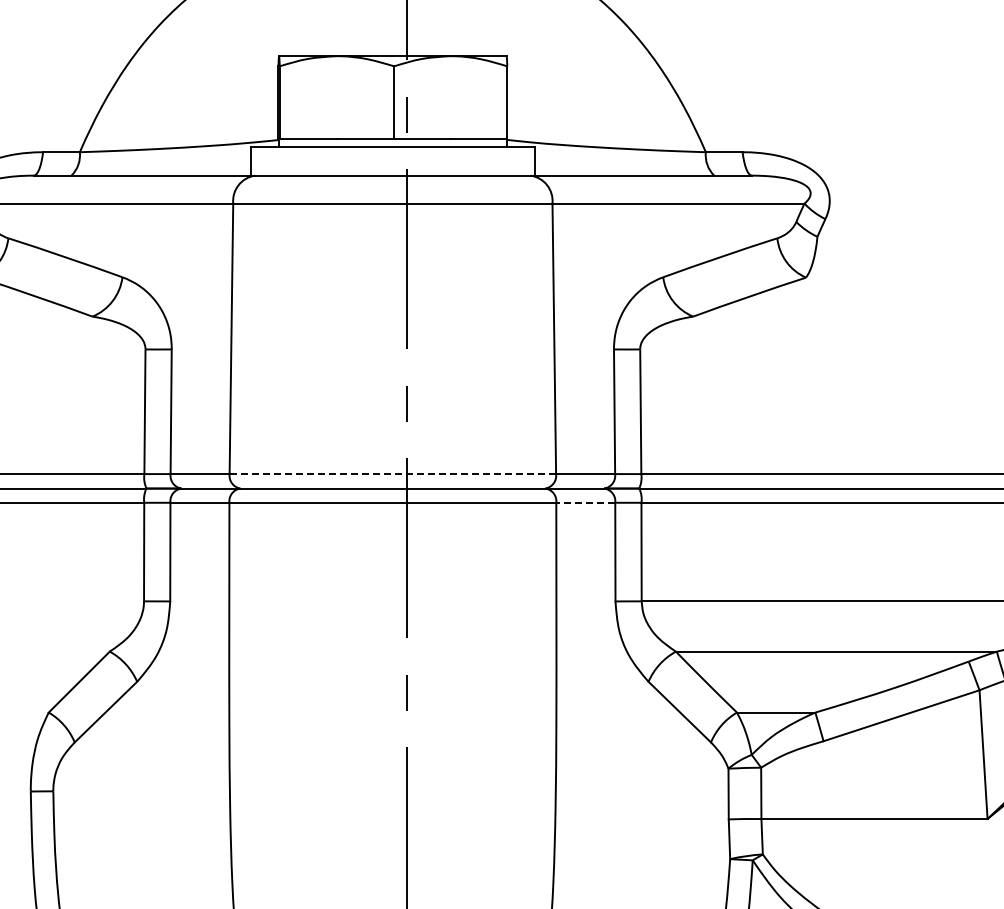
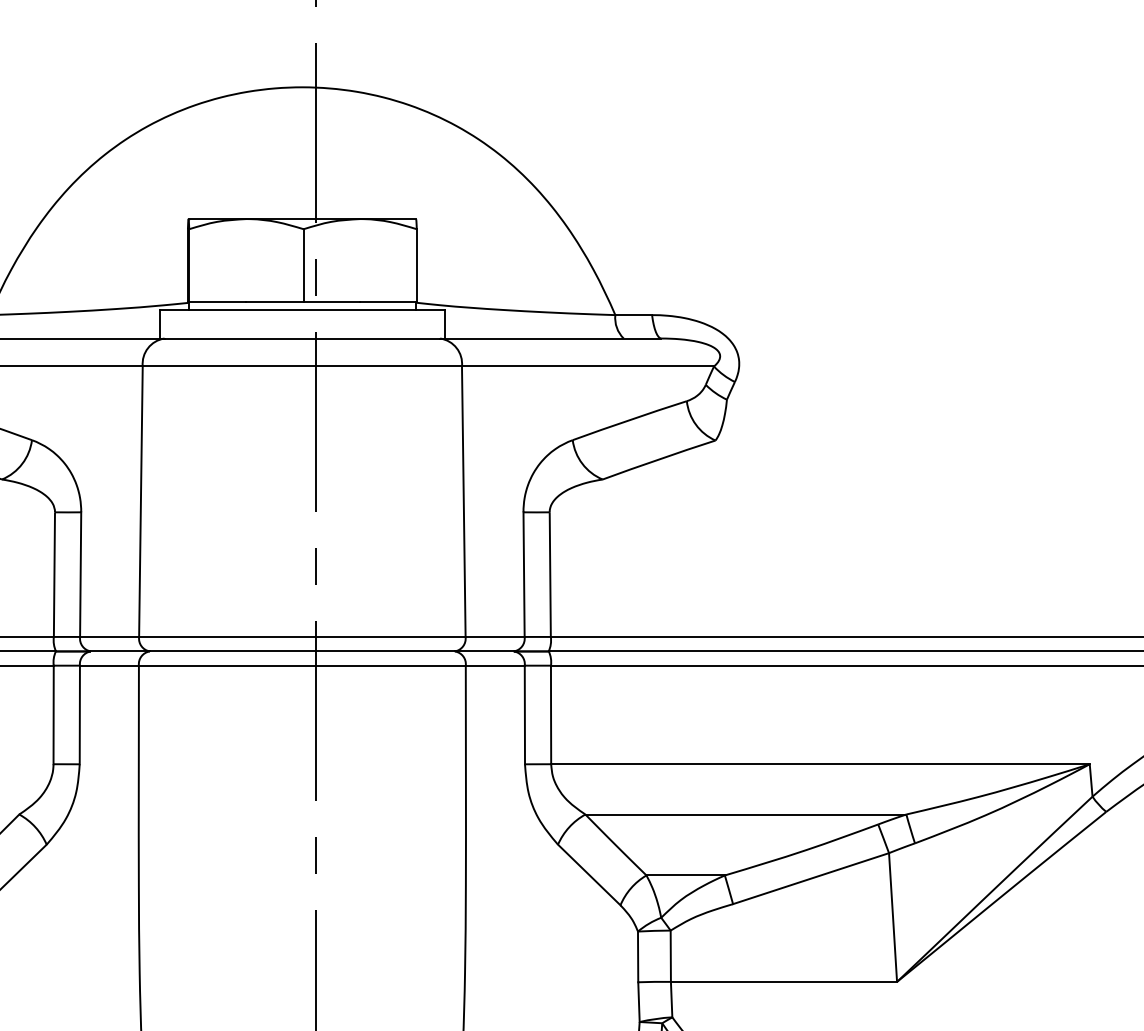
line: (393, 473) -> (302, 636), dashed -> solid
line: (585, 502) -> (494, 665), dashed -> solid

